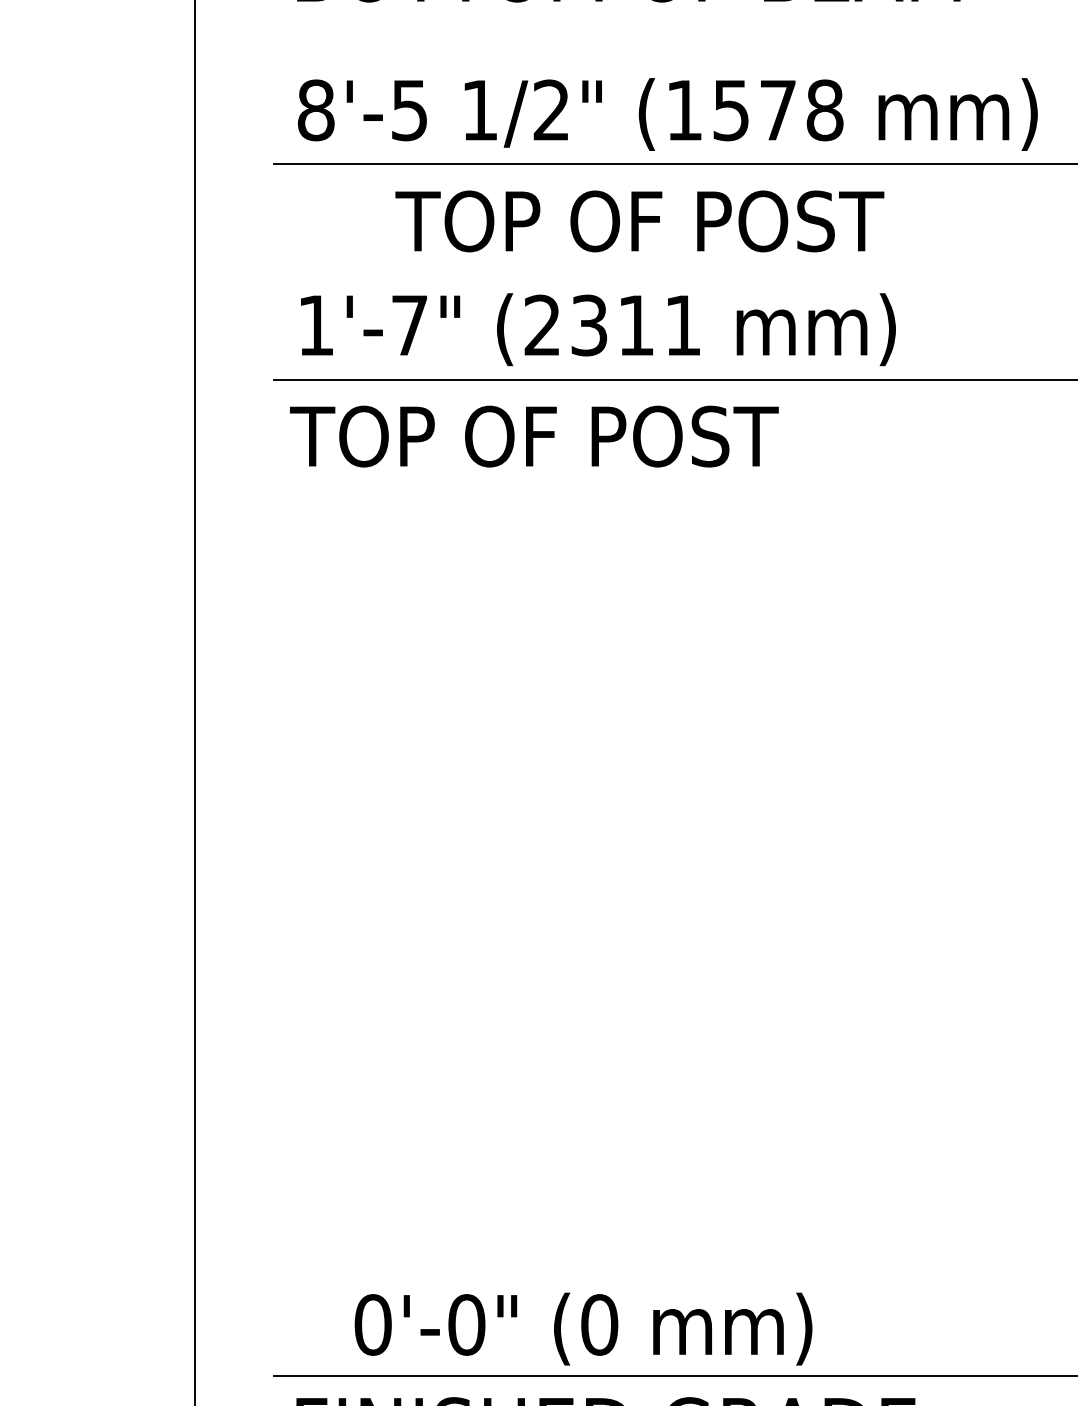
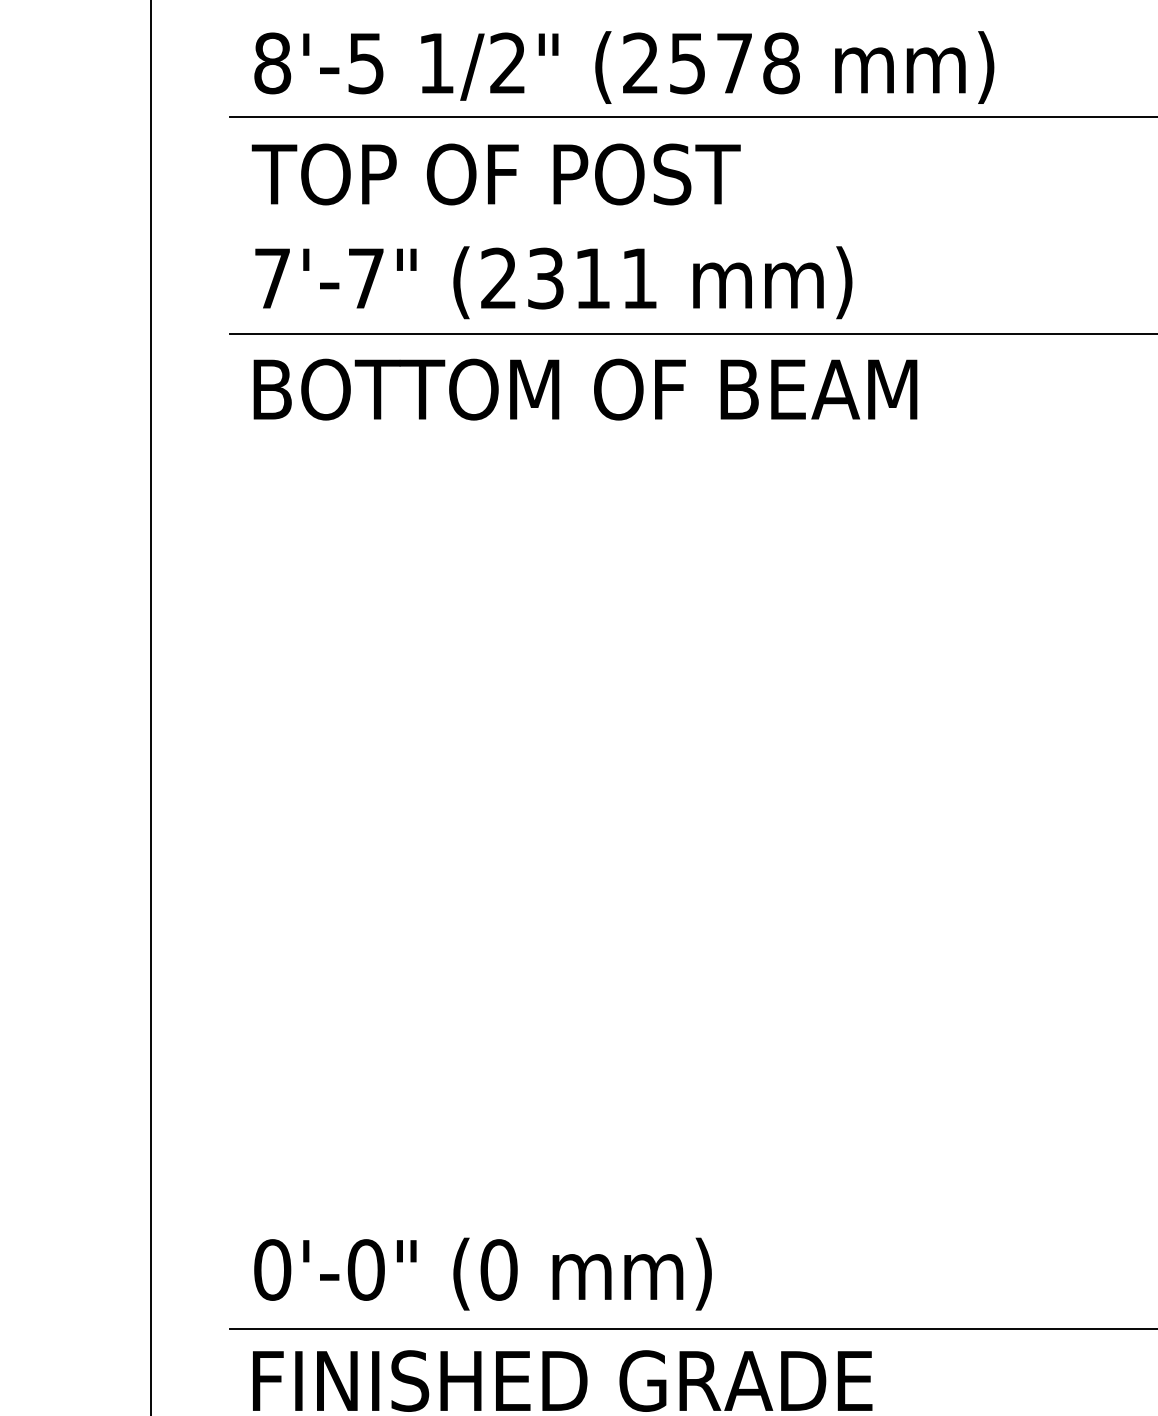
text: (684, 109) -> (640, 62), (1578 -> (2578
text: (639, 221) -> (495, 174), moved
text: (316, 325) -> (272, 278), 1'-7" -> 7'-7"
text: (625, 436) -> (581, 389), TOP OF POST -> BOTTOM OF BEAM
text: (583, 1328) -> (482, 1273), moved

